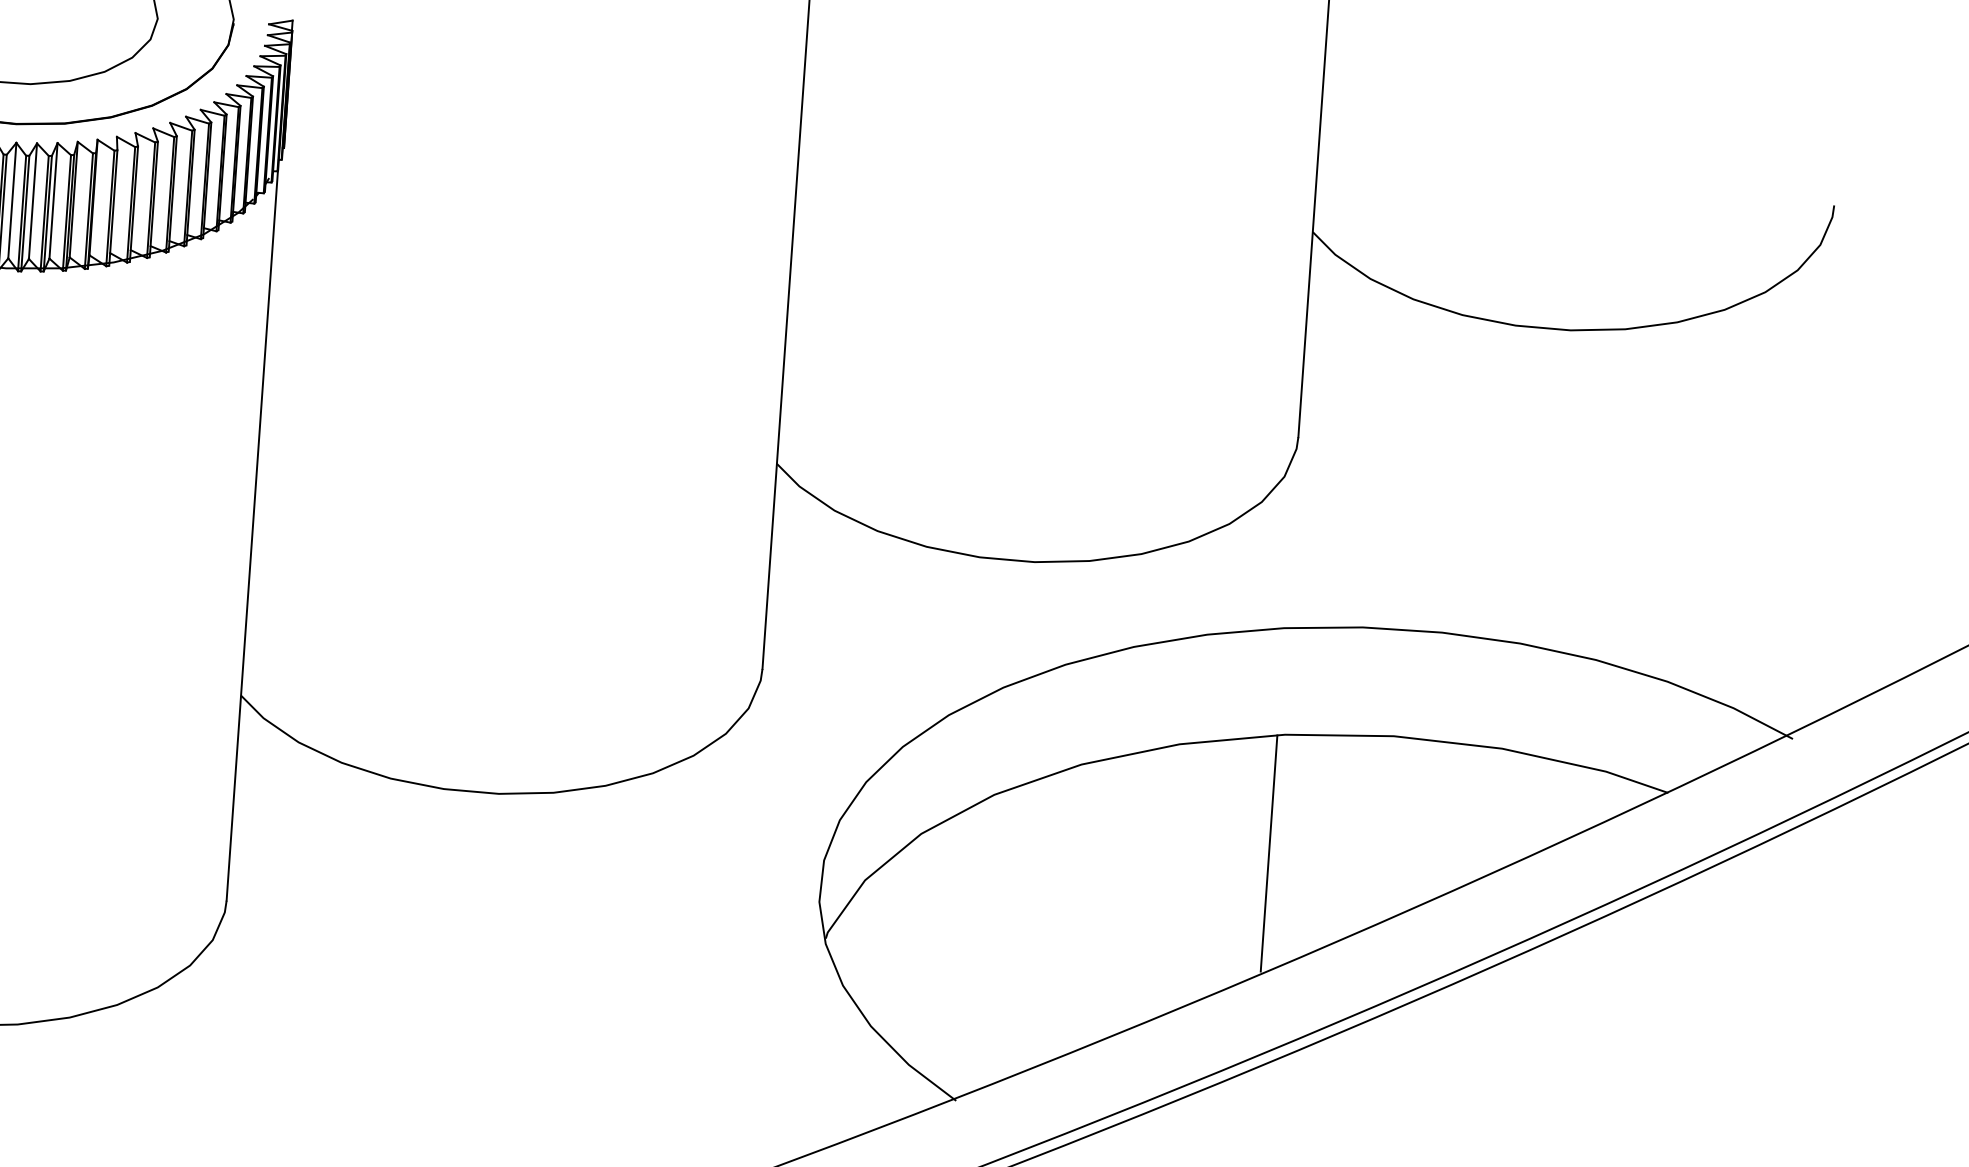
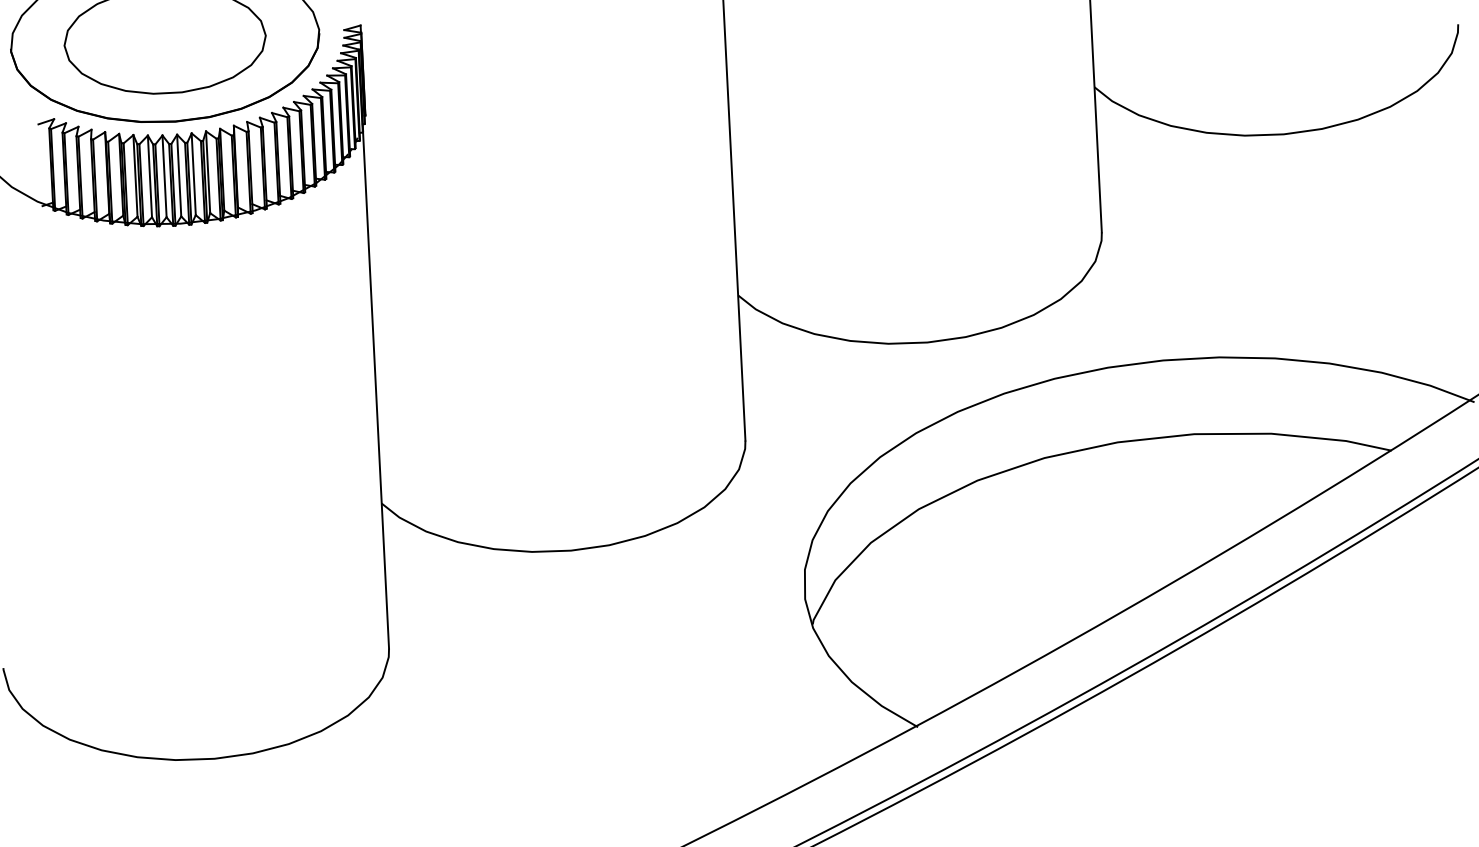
line: (1269, 852) -> (1116, 526), removed

